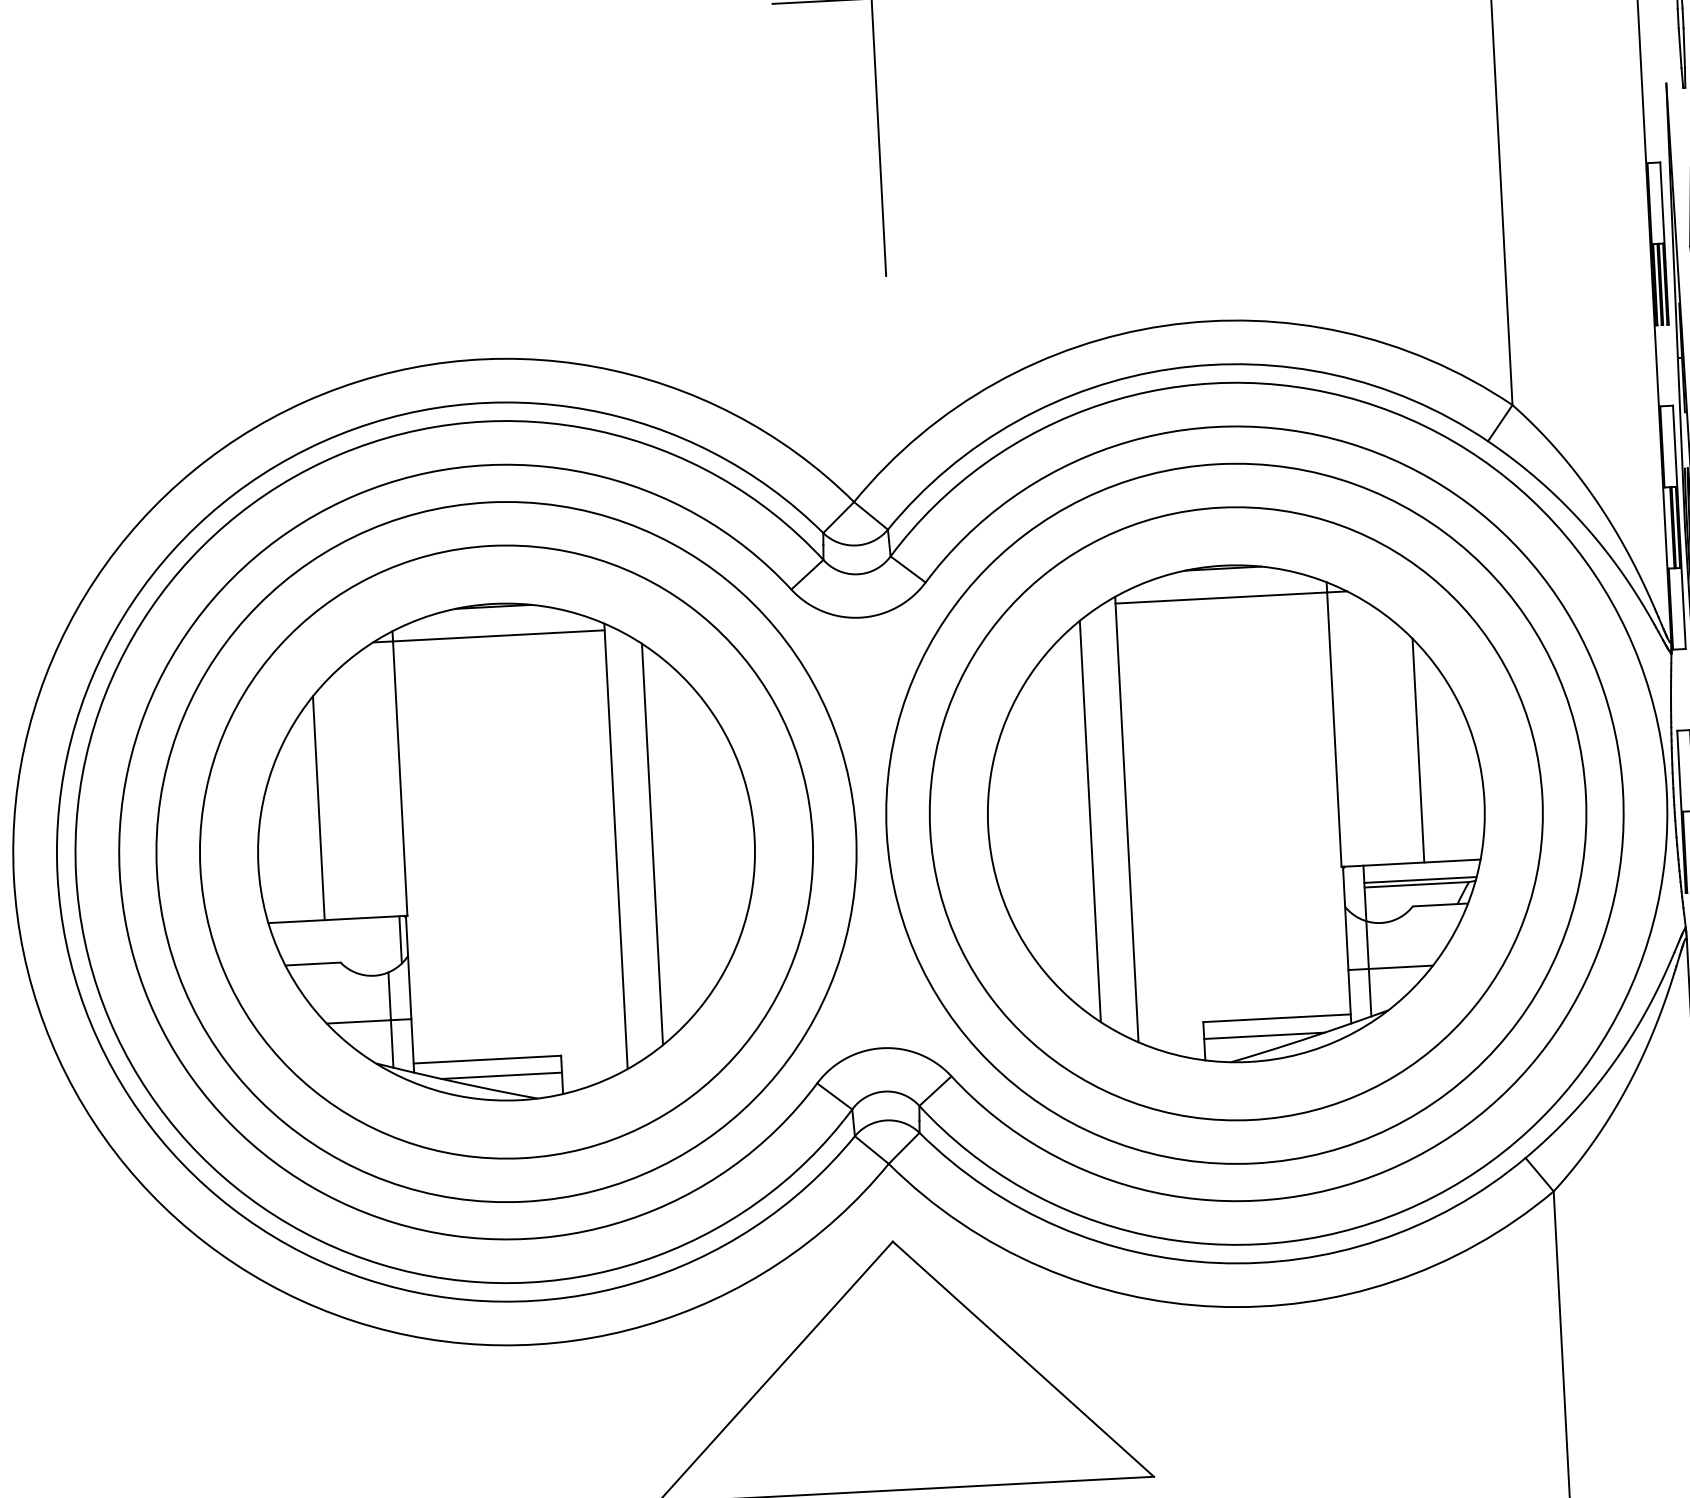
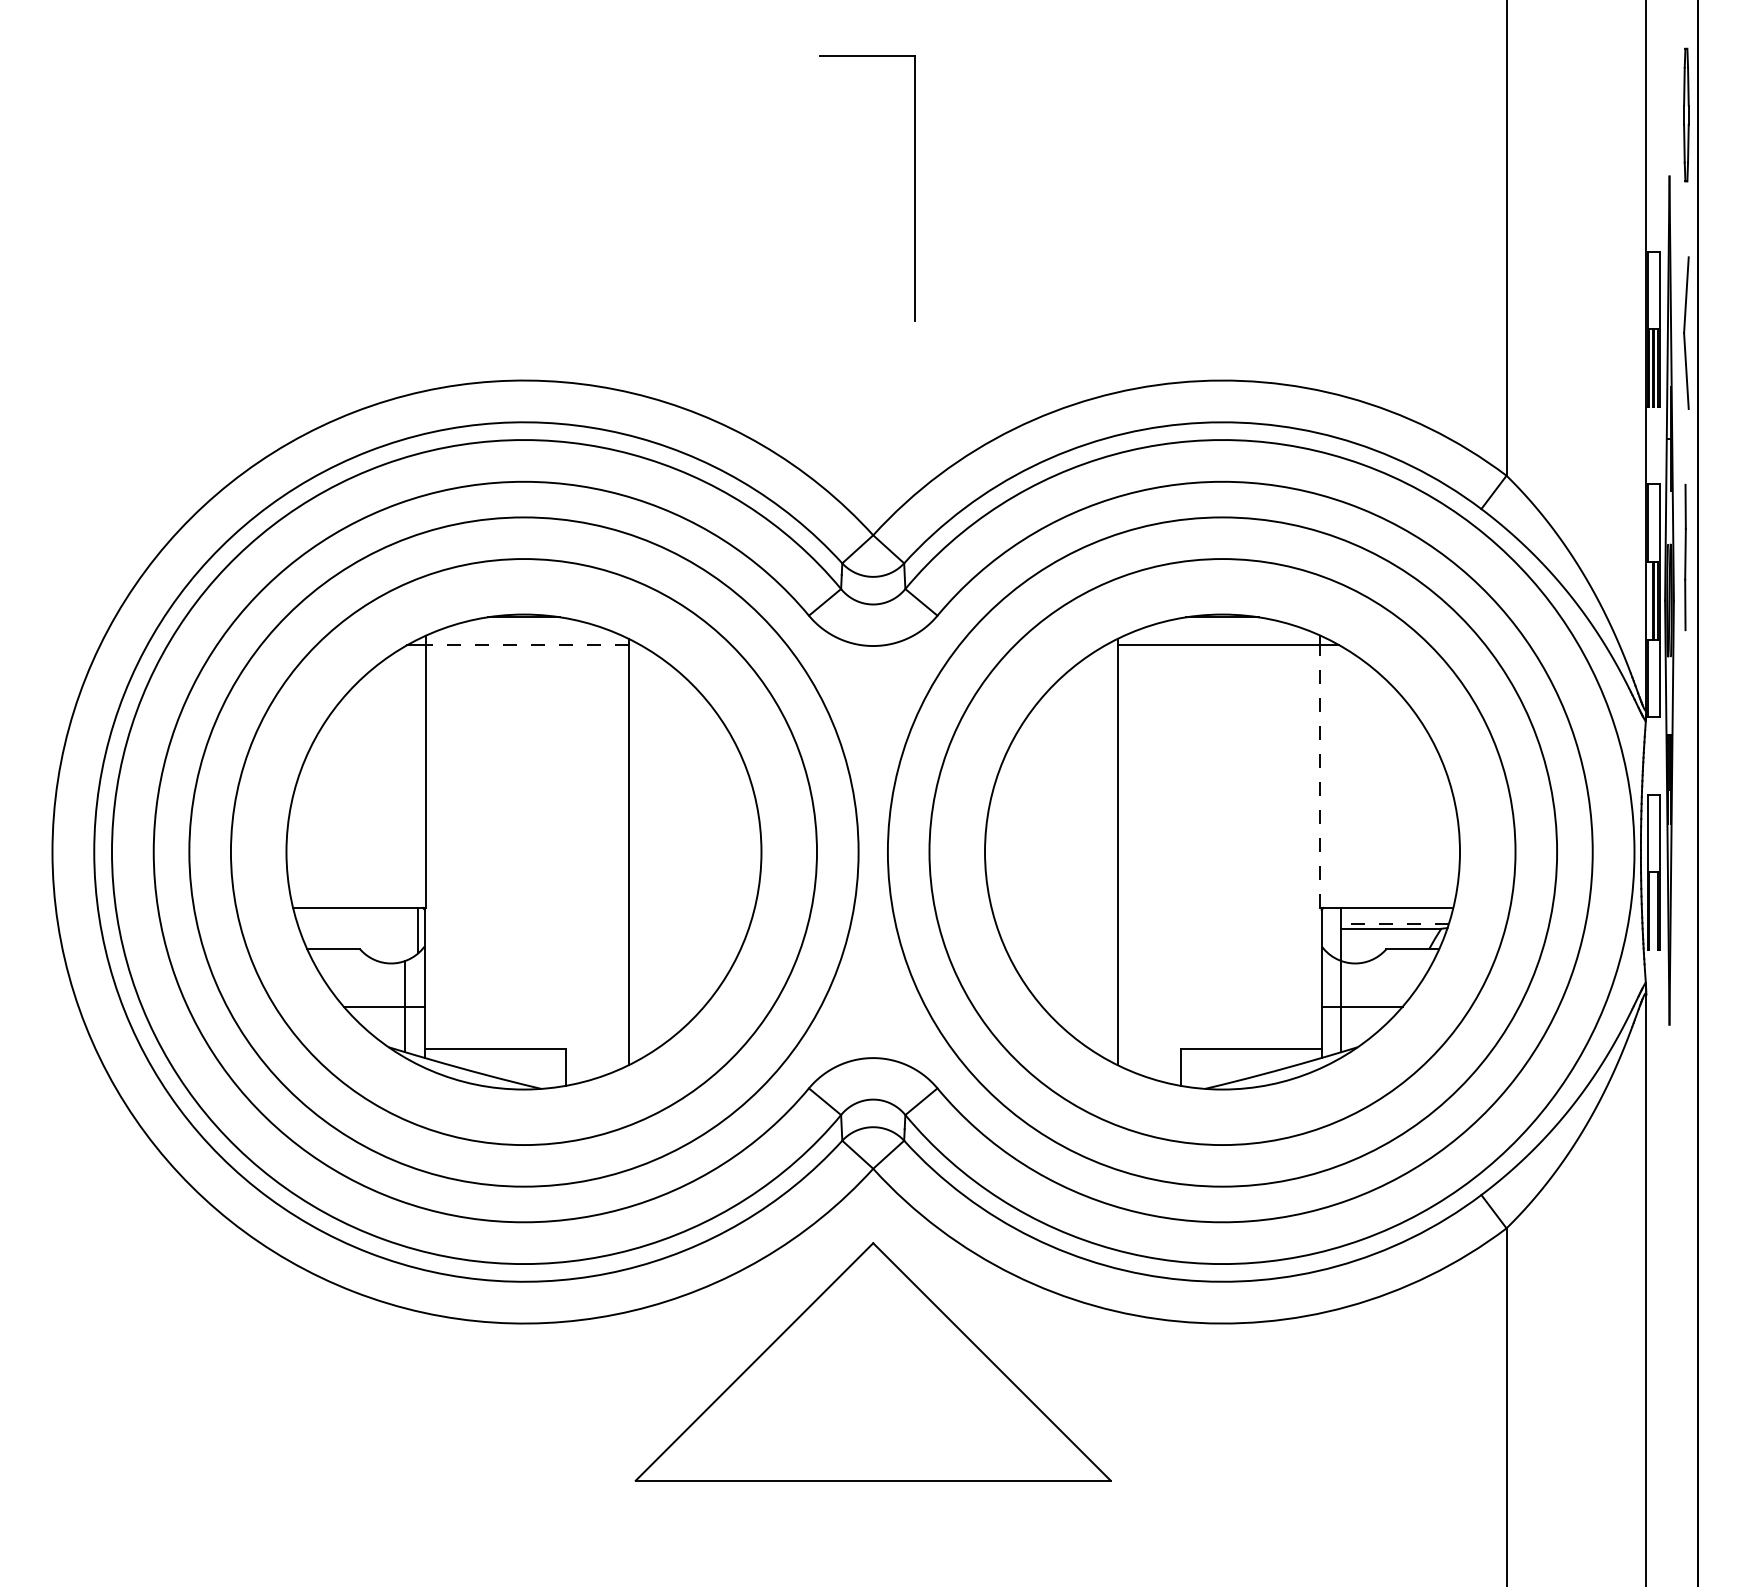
line: (497, 636) -> (526, 645), solid -> dashed
line: (1334, 729) -> (1320, 776), solid -> dashed
line: (1418, 750) -> (1399, 800), removed
line: (319, 807) -> (347, 800), removed
line: (1090, 821) -> (1082, 852), removed
line: (652, 844) -> (663, 852), removed
line: (1419, 880) -> (1394, 924), solid -> dashed
line: (1263, 1036) -> (1237, 1065), removed
line: (501, 1075) -> (507, 1065), removed

